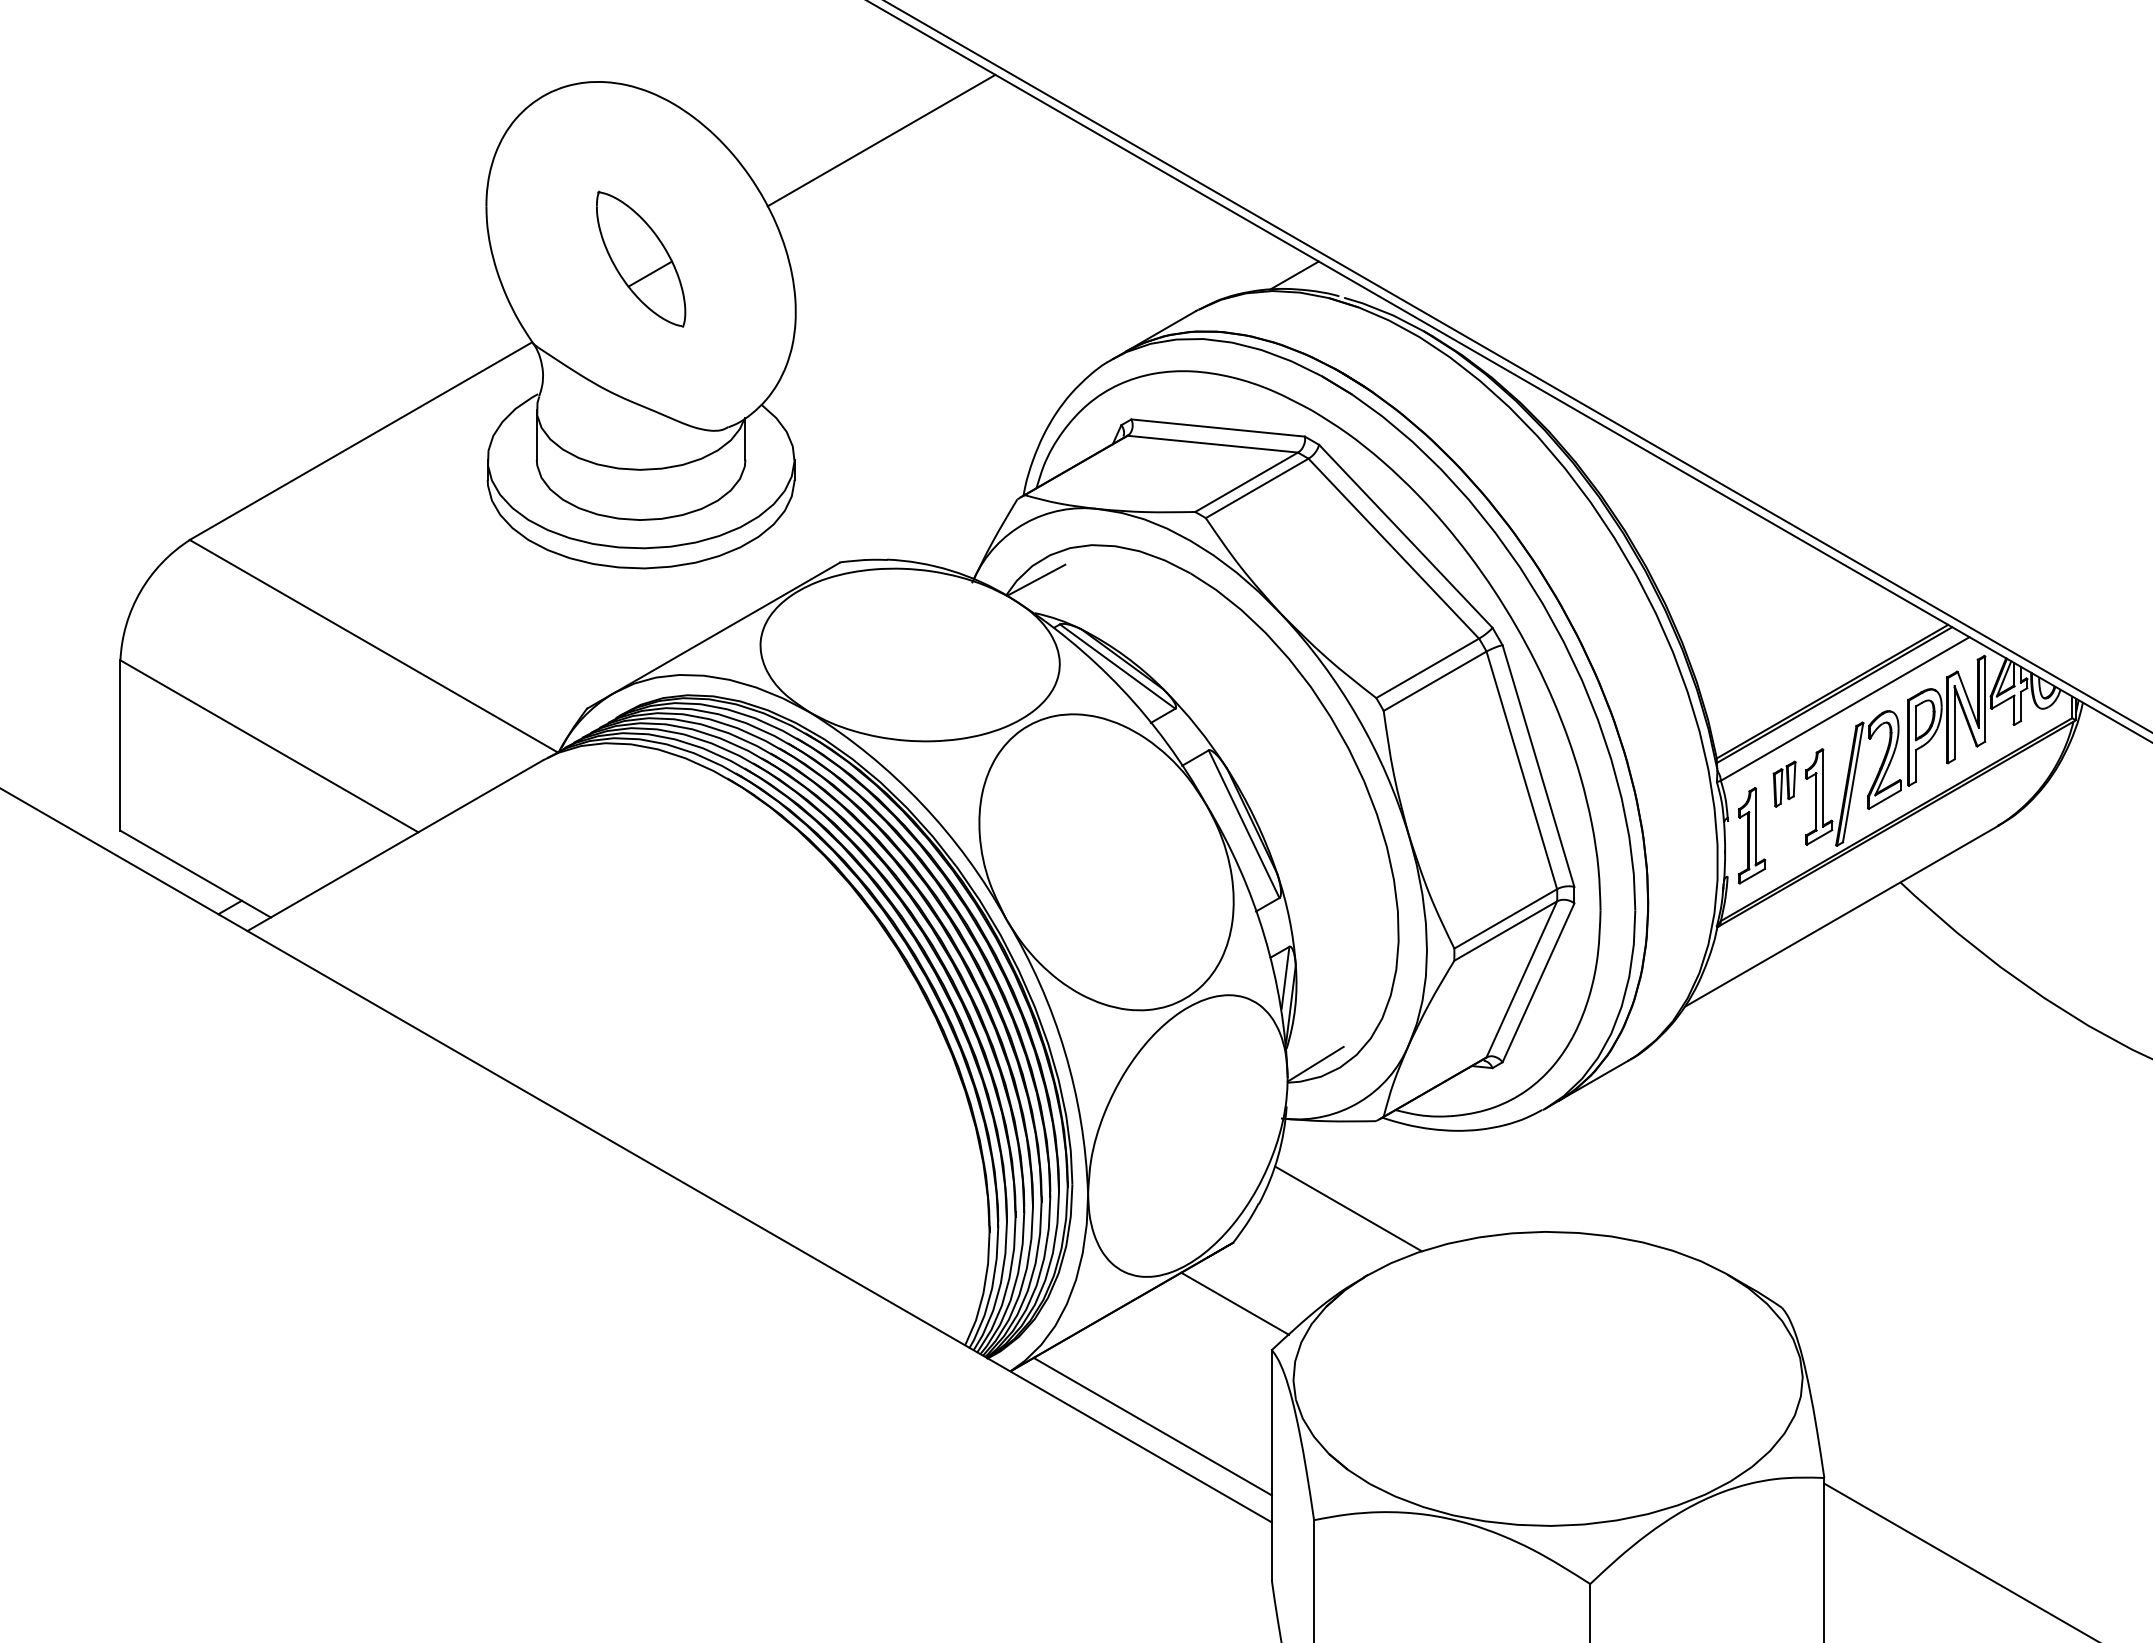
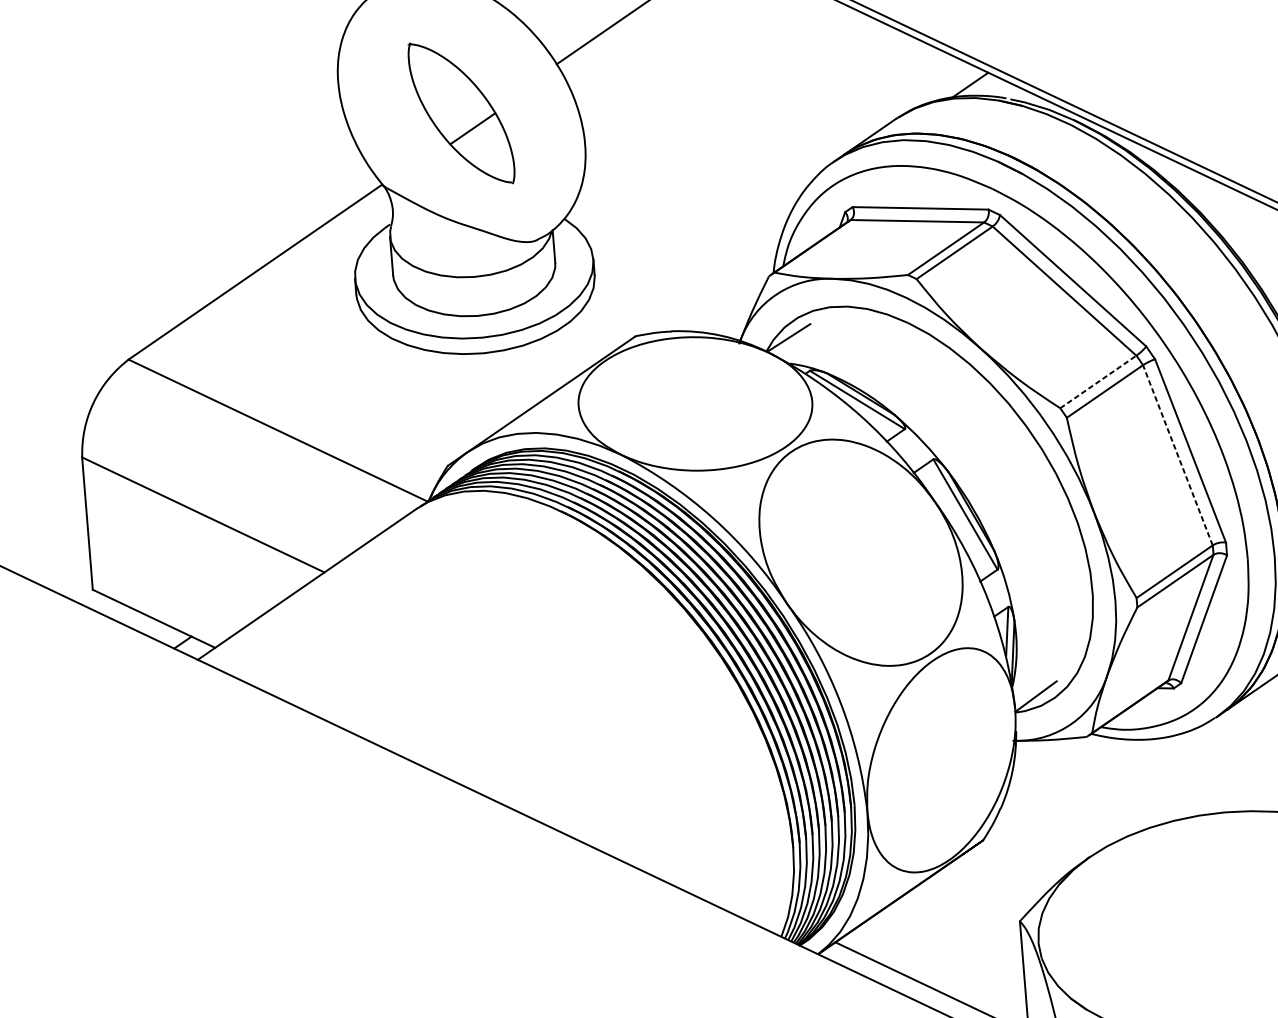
part: (641, 258) -> (461, 112), size x1.4
line: (1428, 668) -> (1098, 382), solid -> dashed
line: (1521, 770) -> (1177, 455), solid -> dashed
line: (1348, 1208) -> (1070, 806), removed
line: (1235, 1303) -> (988, 887), removed

